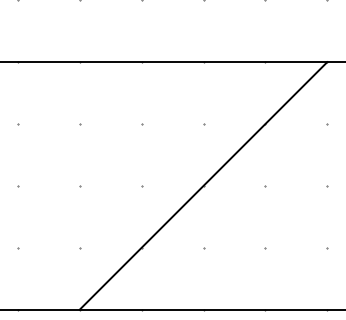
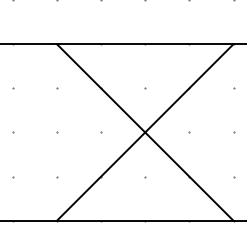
line: (203, 185) -> (145, 132), added

